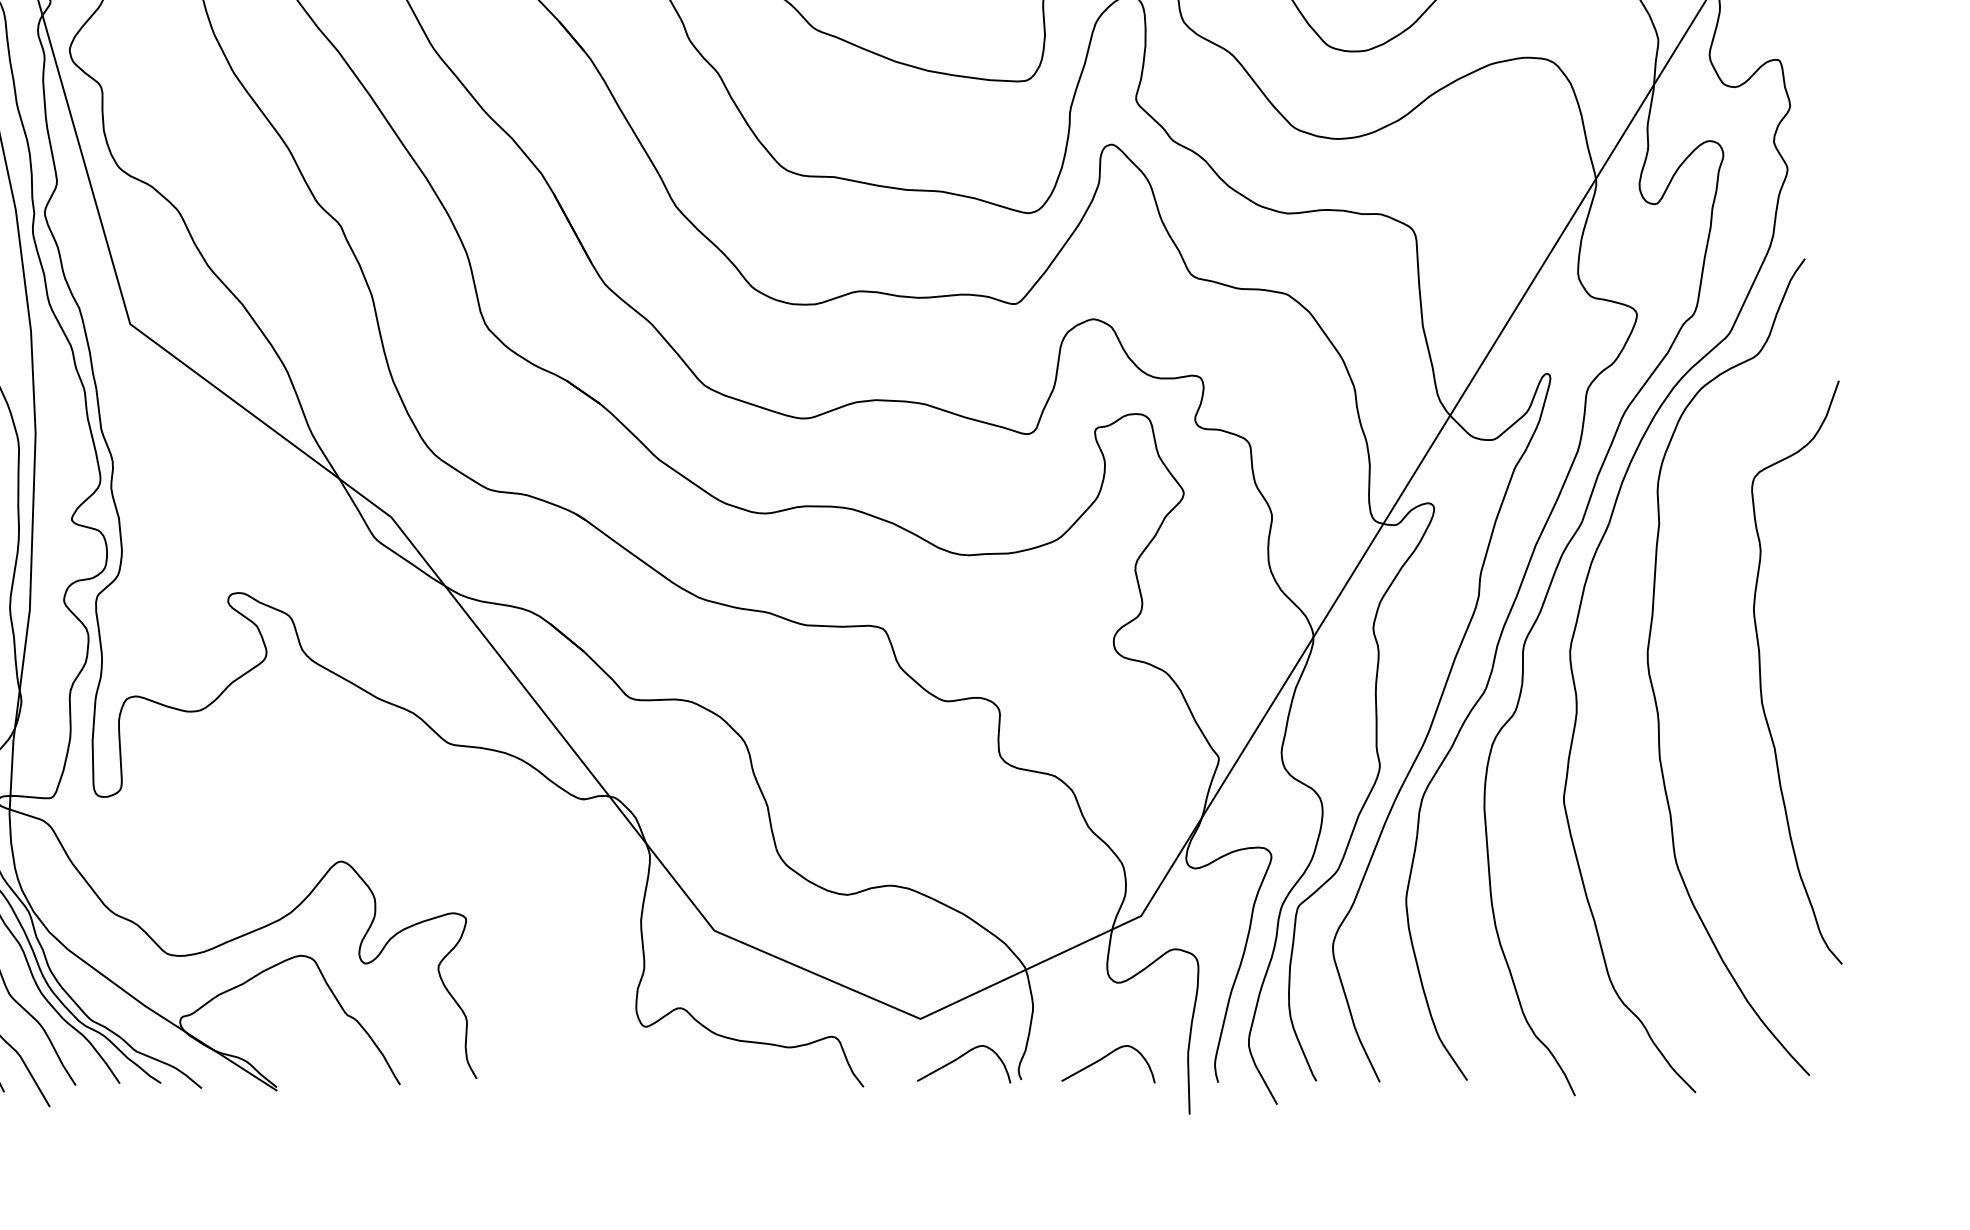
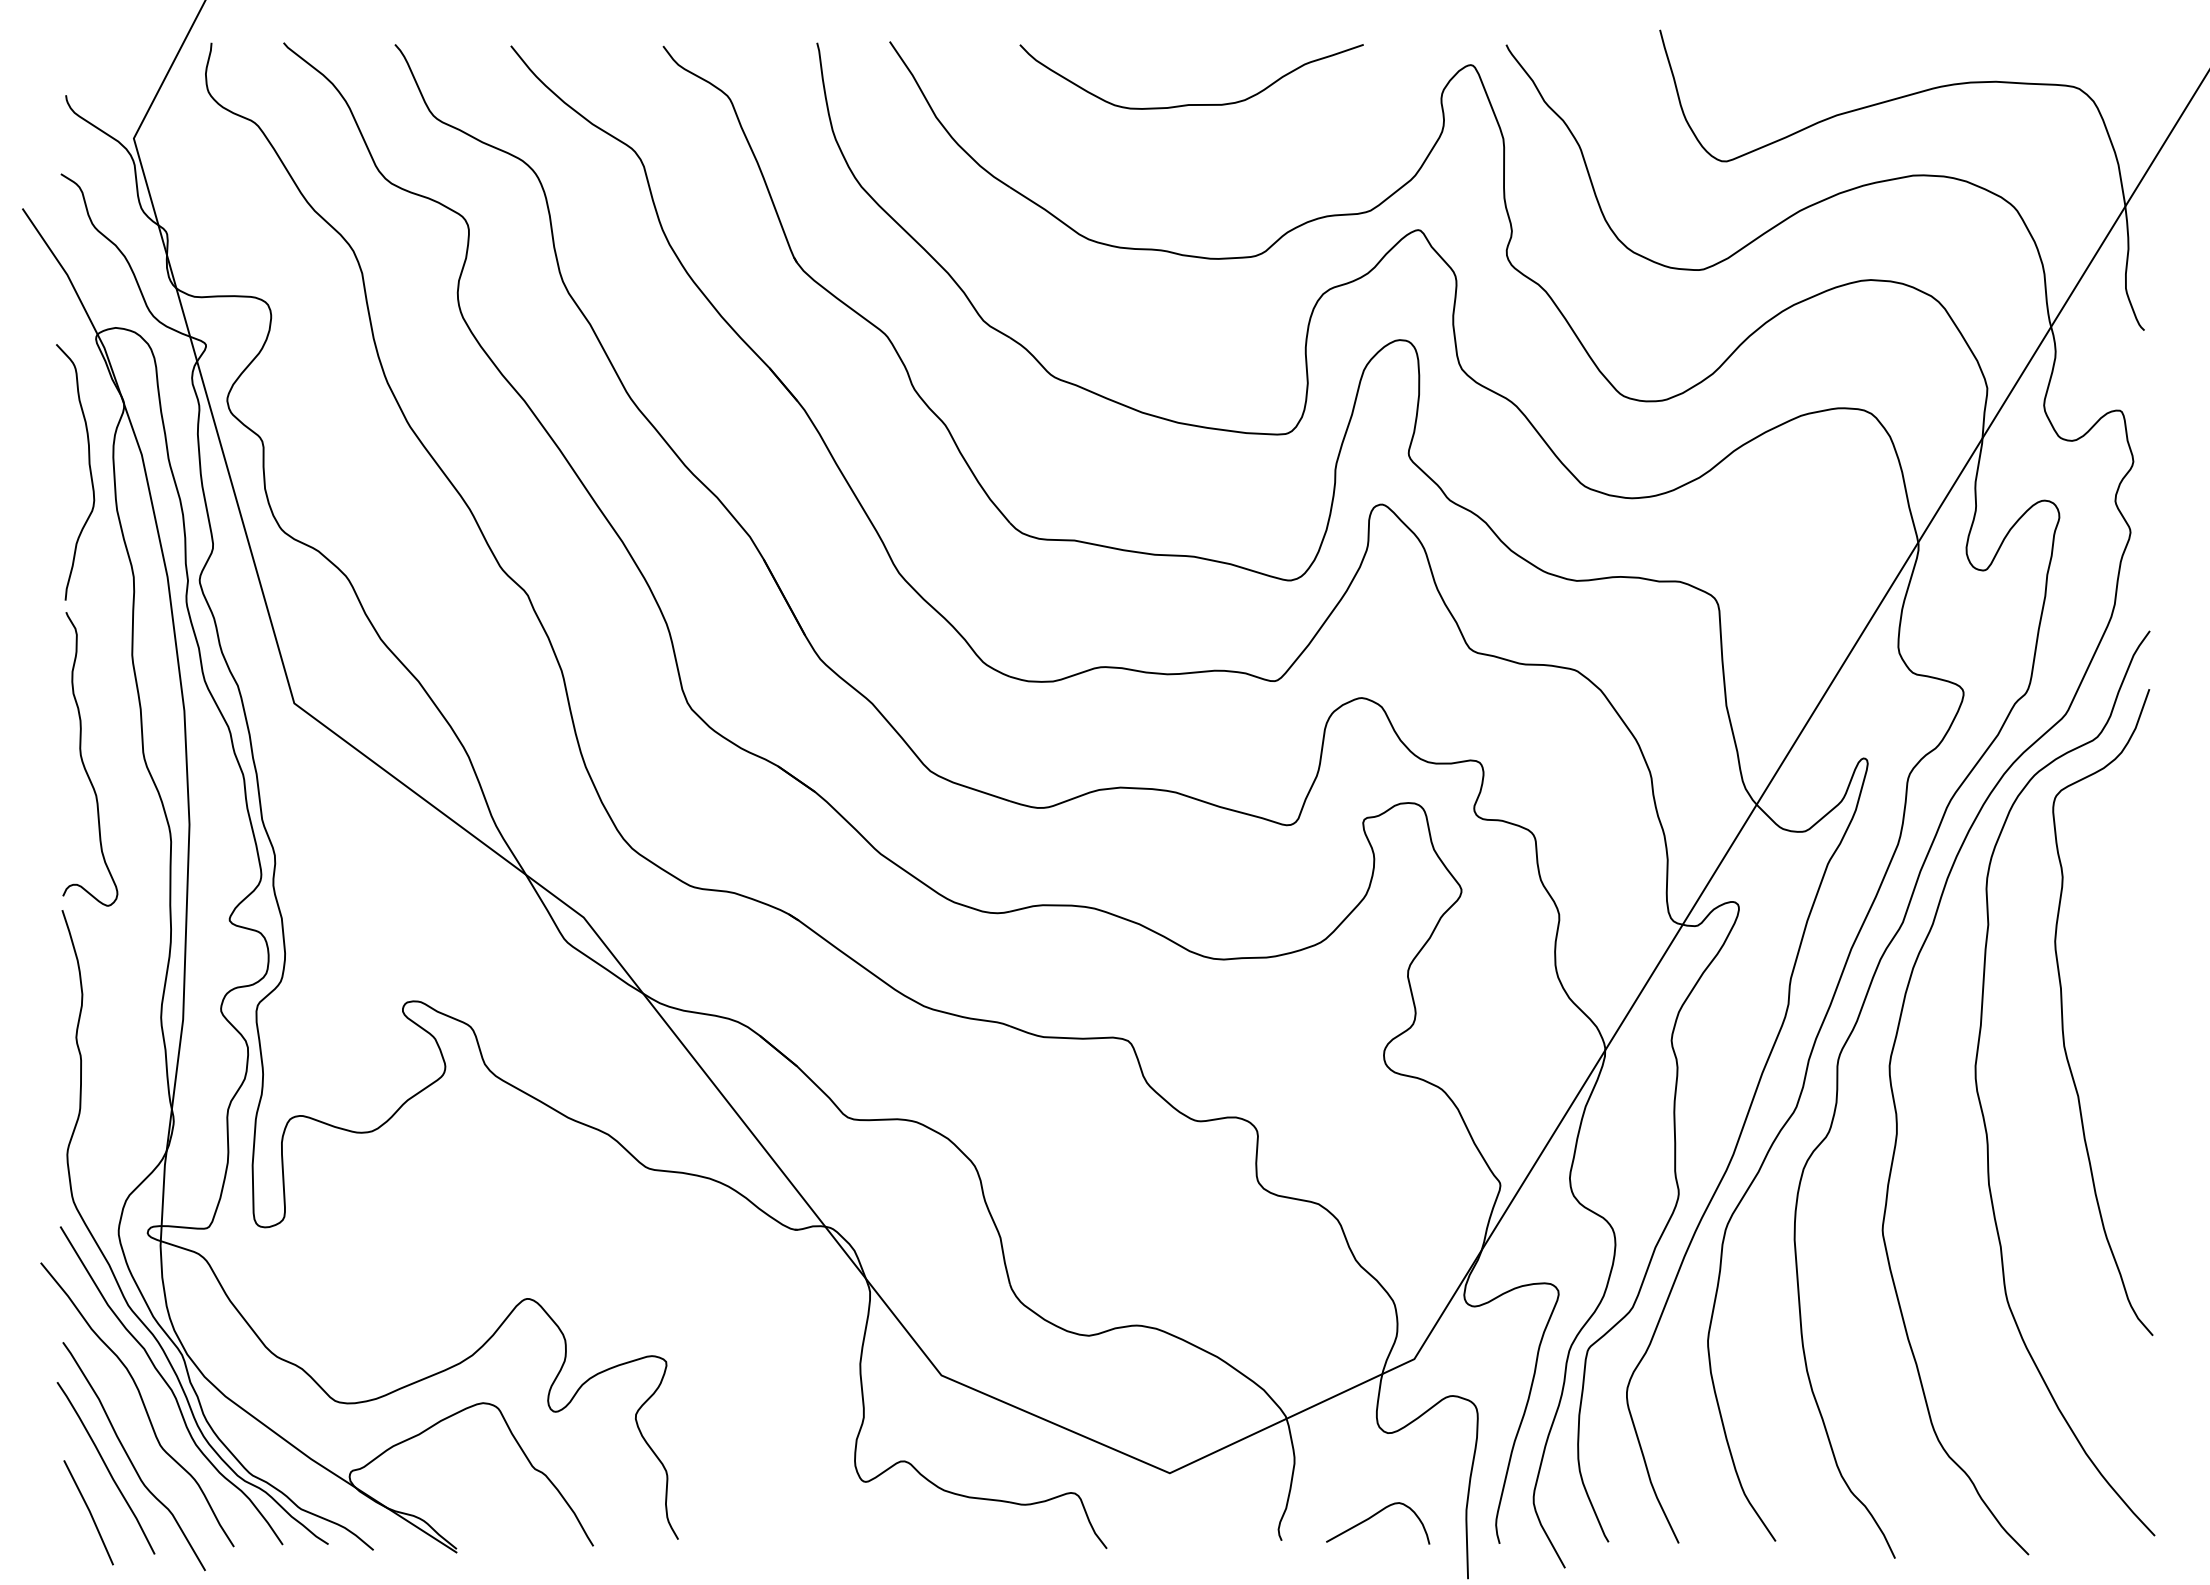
curve: (1761, 676) -> (2063, 1016), moved
curve: (960, 1058) -> (1214, 1516), removed

